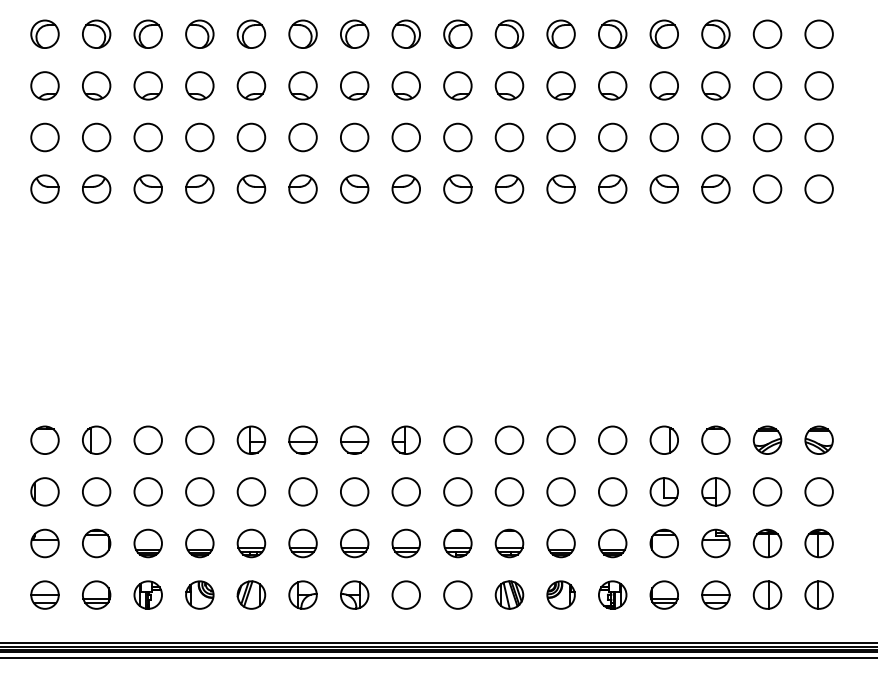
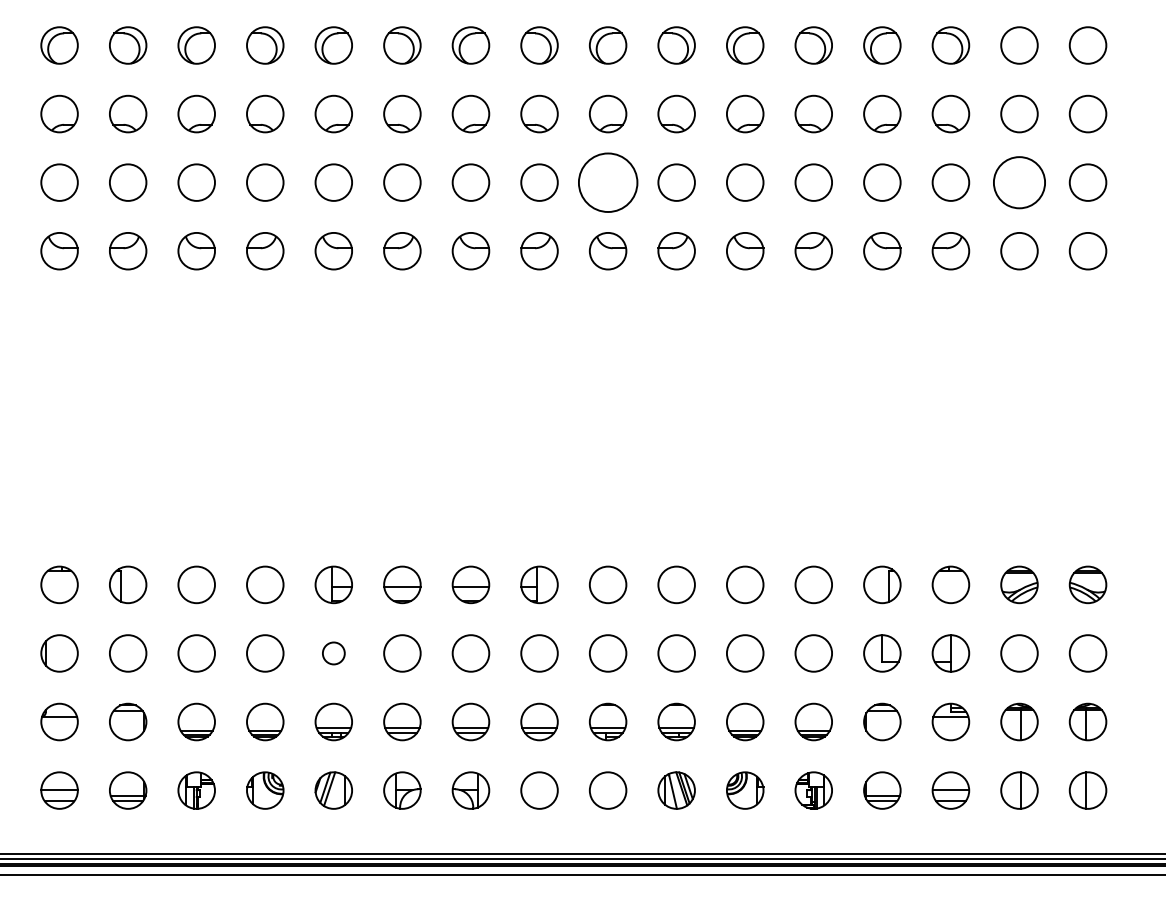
circle: (457, 137) -> (607, 182), size x1.6
circle: (767, 137) -> (1019, 182), size x1.4
circle: (251, 491) -> (333, 653), size x0.6

